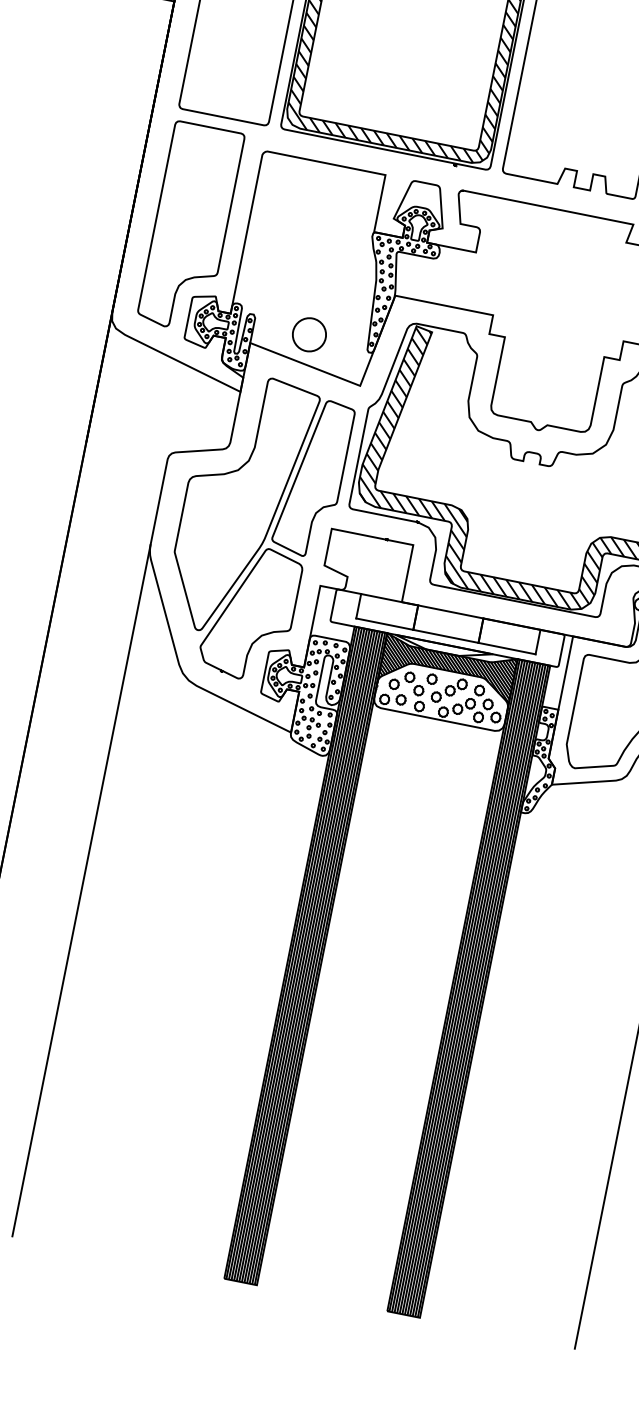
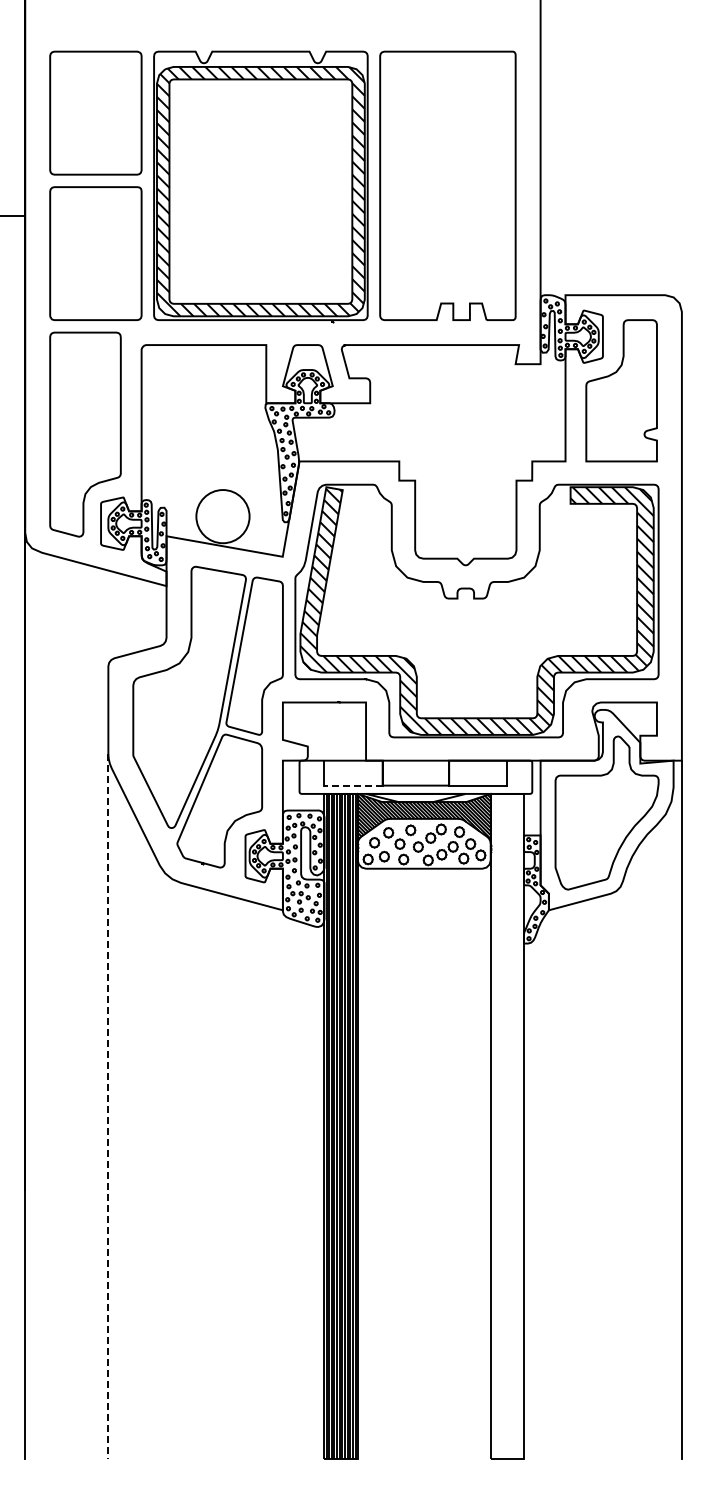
circle: (308, 334) -> (222, 516), size x1.6
line: (384, 624) -> (353, 785), solid -> dashed
line: (81, 890) -> (108, 1106), solid -> dashed
hatch: (468, 987) -> (506, 1125), removed

